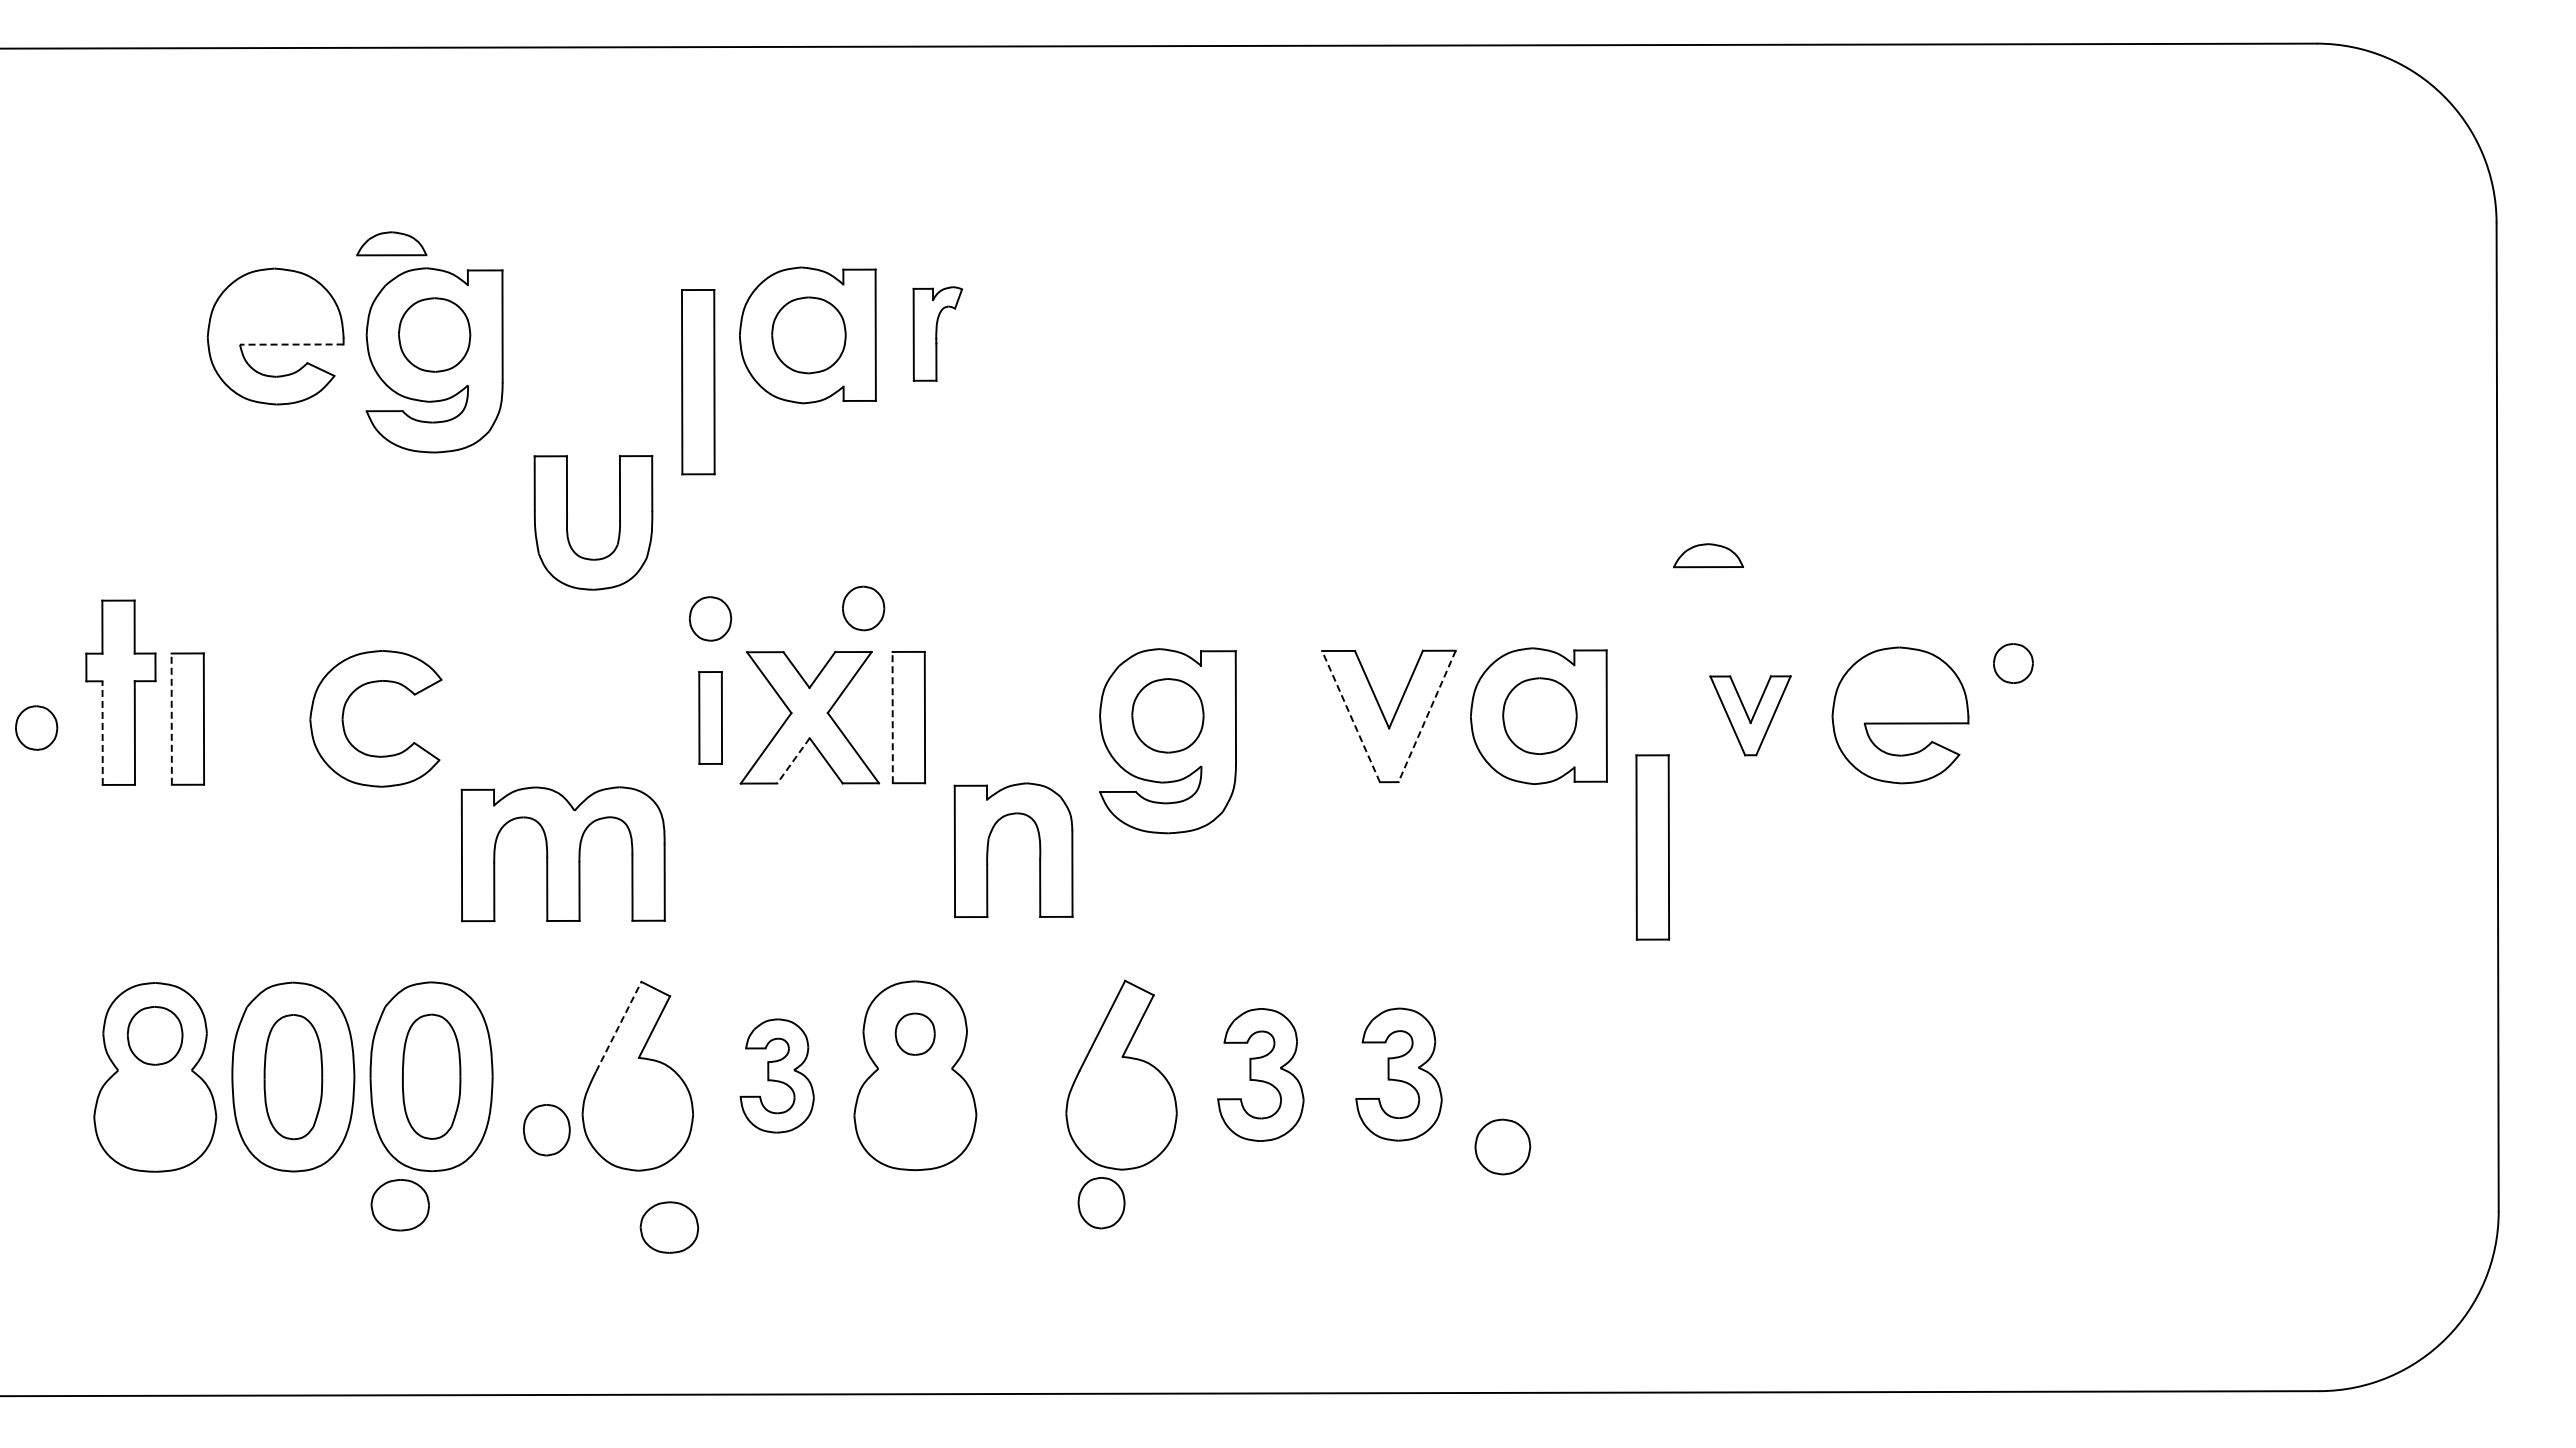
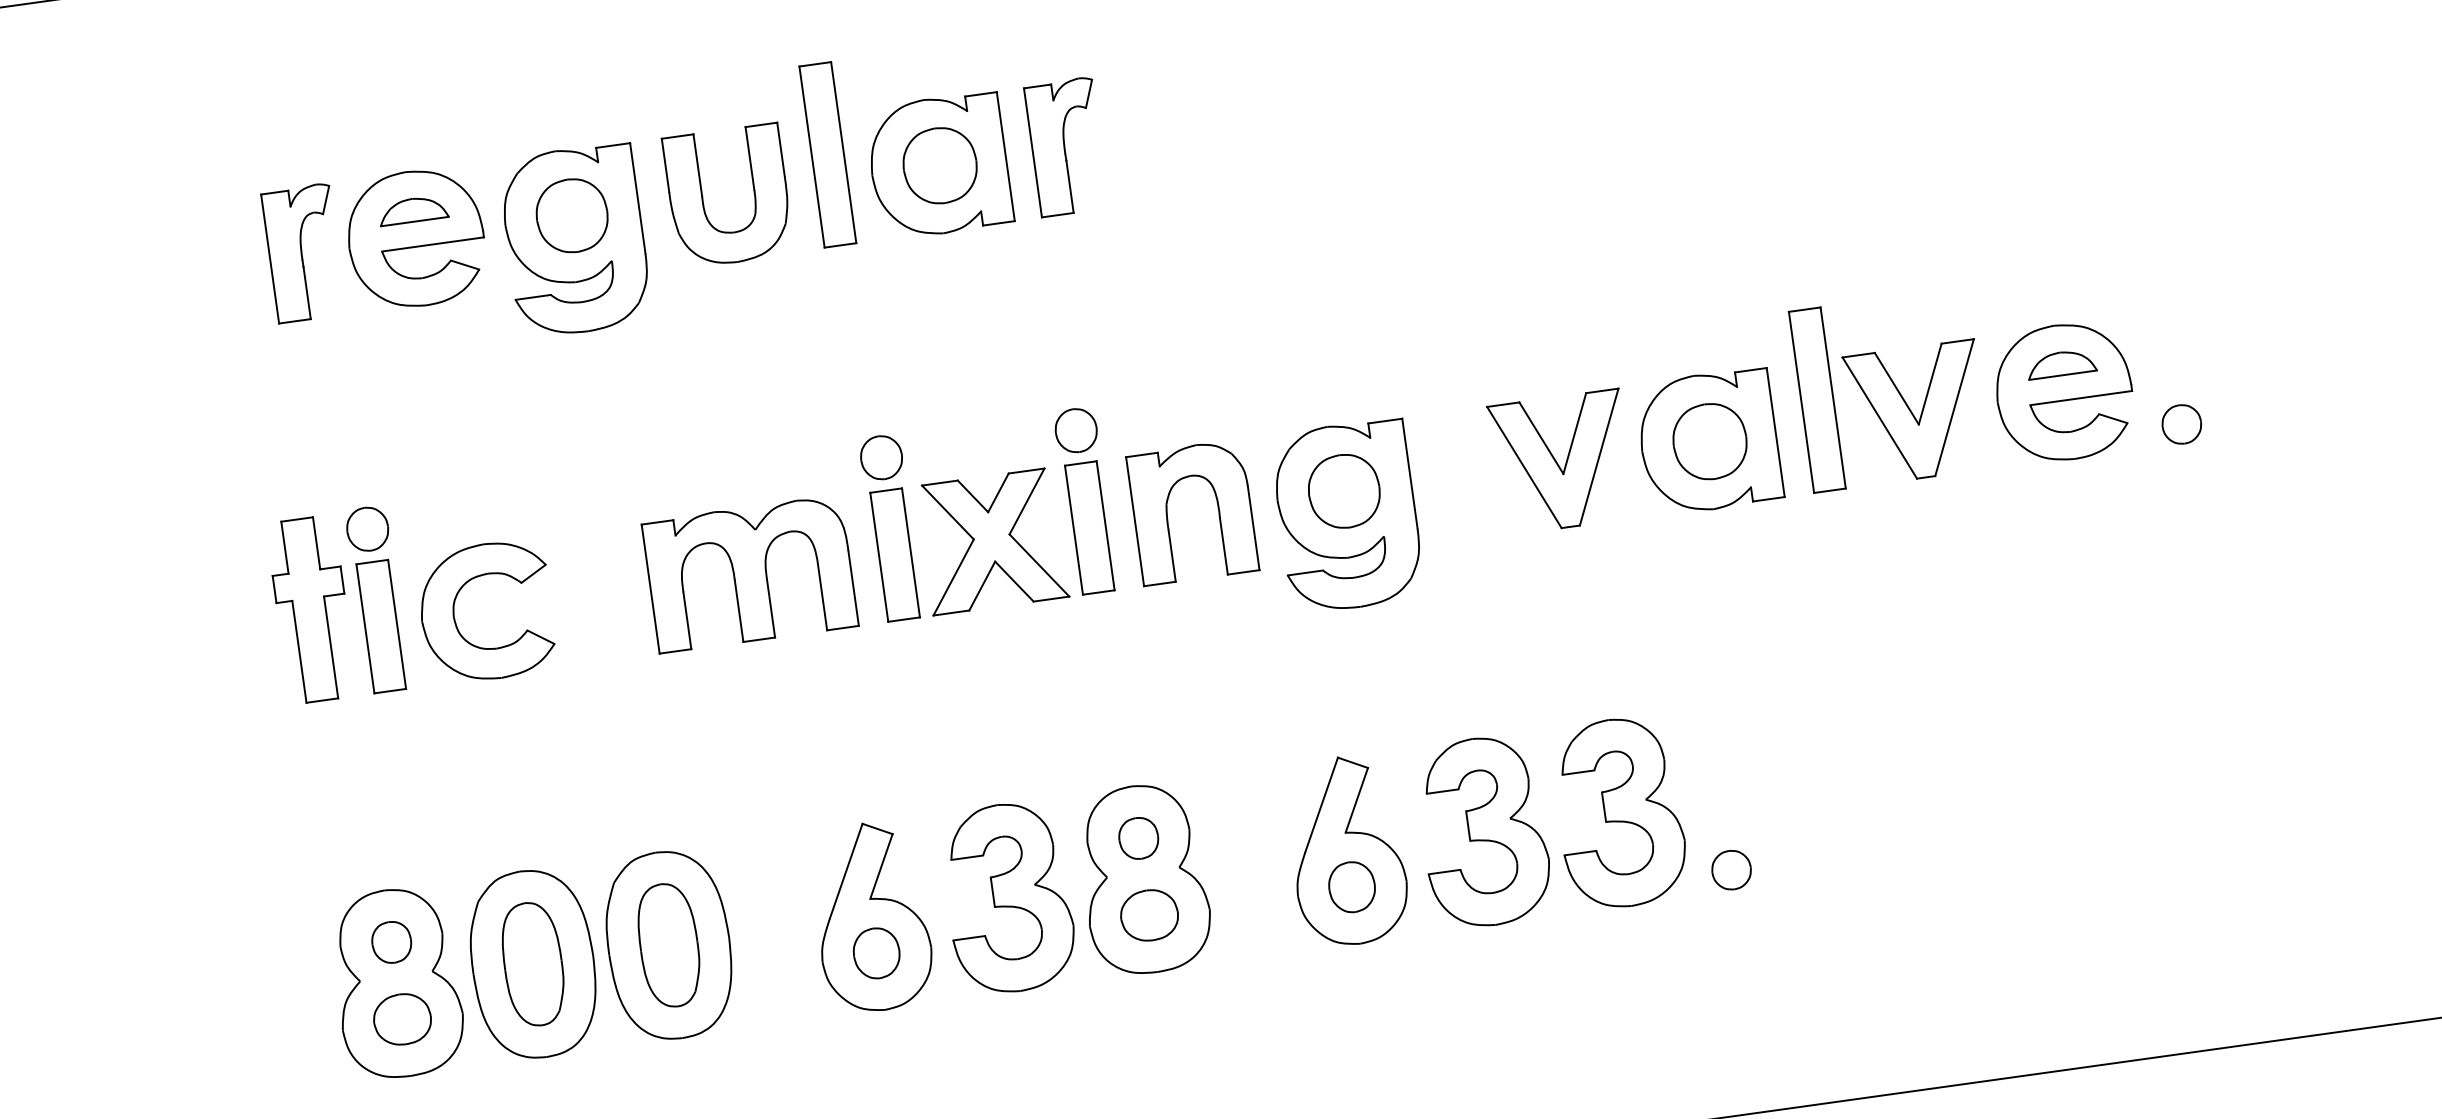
part: (391, 243) -> (413, 210), moved
part: (937, 333) -> (1066, 146), size x1.43
part: (161, 335) -> (303, 253), added
line: (291, 344) -> (432, 244), dashed -> solid
part: (698, 382) -> (828, 155), moved
part: (567, 522) -> (702, 199), moved
part: (1708, 555) -> (2061, 363), moved
part: (863, 608) -> (1076, 430), moved
part: (2013, 663) -> (2181, 424), moved
part: (344, 713) -> (454, 610), moved
part: (1750, 715) -> (1916, 412), size x1.67
line: (1351, 716) -> (1524, 467), dashed -> solid
line: (1427, 716) -> (1599, 457), dashed -> solid
part: (710, 717) -> (894, 554), size x1.43
line: (892, 717) -> (1073, 530), dashed -> solid
line: (171, 719) -> (365, 629), dashed -> solid
part: (36, 727) -> (367, 528), moved
line: (102, 733) -> (299, 652), dashed -> solid
line: (793, 760) -> (982, 585), dashed -> solid
part: (1652, 847) -> (1817, 400), moved
part: (988, 850) -> (1167, 516), moved
part: (562, 854) -> (749, 574), moved
line: (618, 1026) -> (846, 870), dashed -> solid
part: (154, 1035) -> (391, 942), size x0.71
part: (1260, 1074) -> (1483, 831), size x1.43
part: (1398, 1074) -> (1619, 812), size x1.43
part: (777, 1075) -> (1008, 897), size x1.67
part: (546, 1130) -> (876, 953), moved
part: (1502, 1146) -> (1731, 869), size x0.71
part: (1101, 1203) -> (1352, 887), moved
part: (399, 1205) -> (401, 1019), moved
part: (669, 1227) -> (1149, 915), moved

